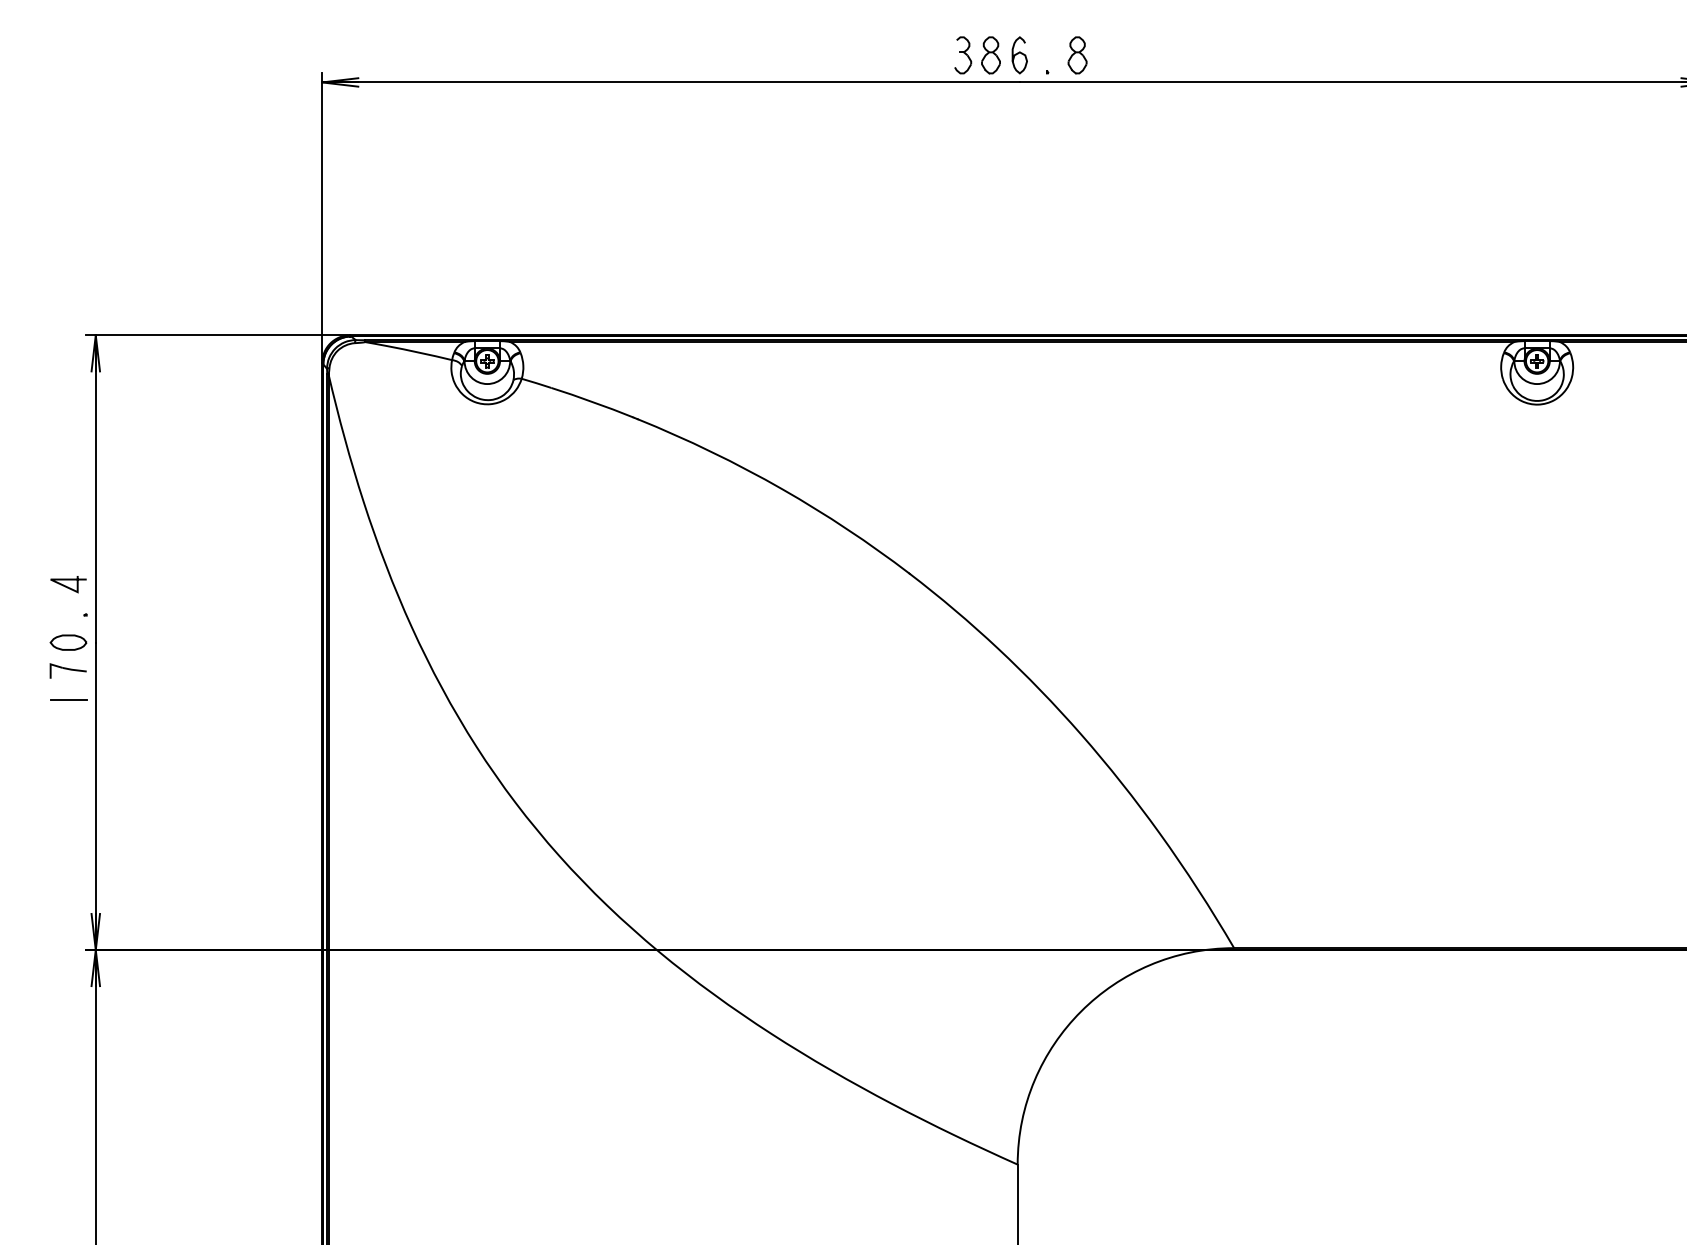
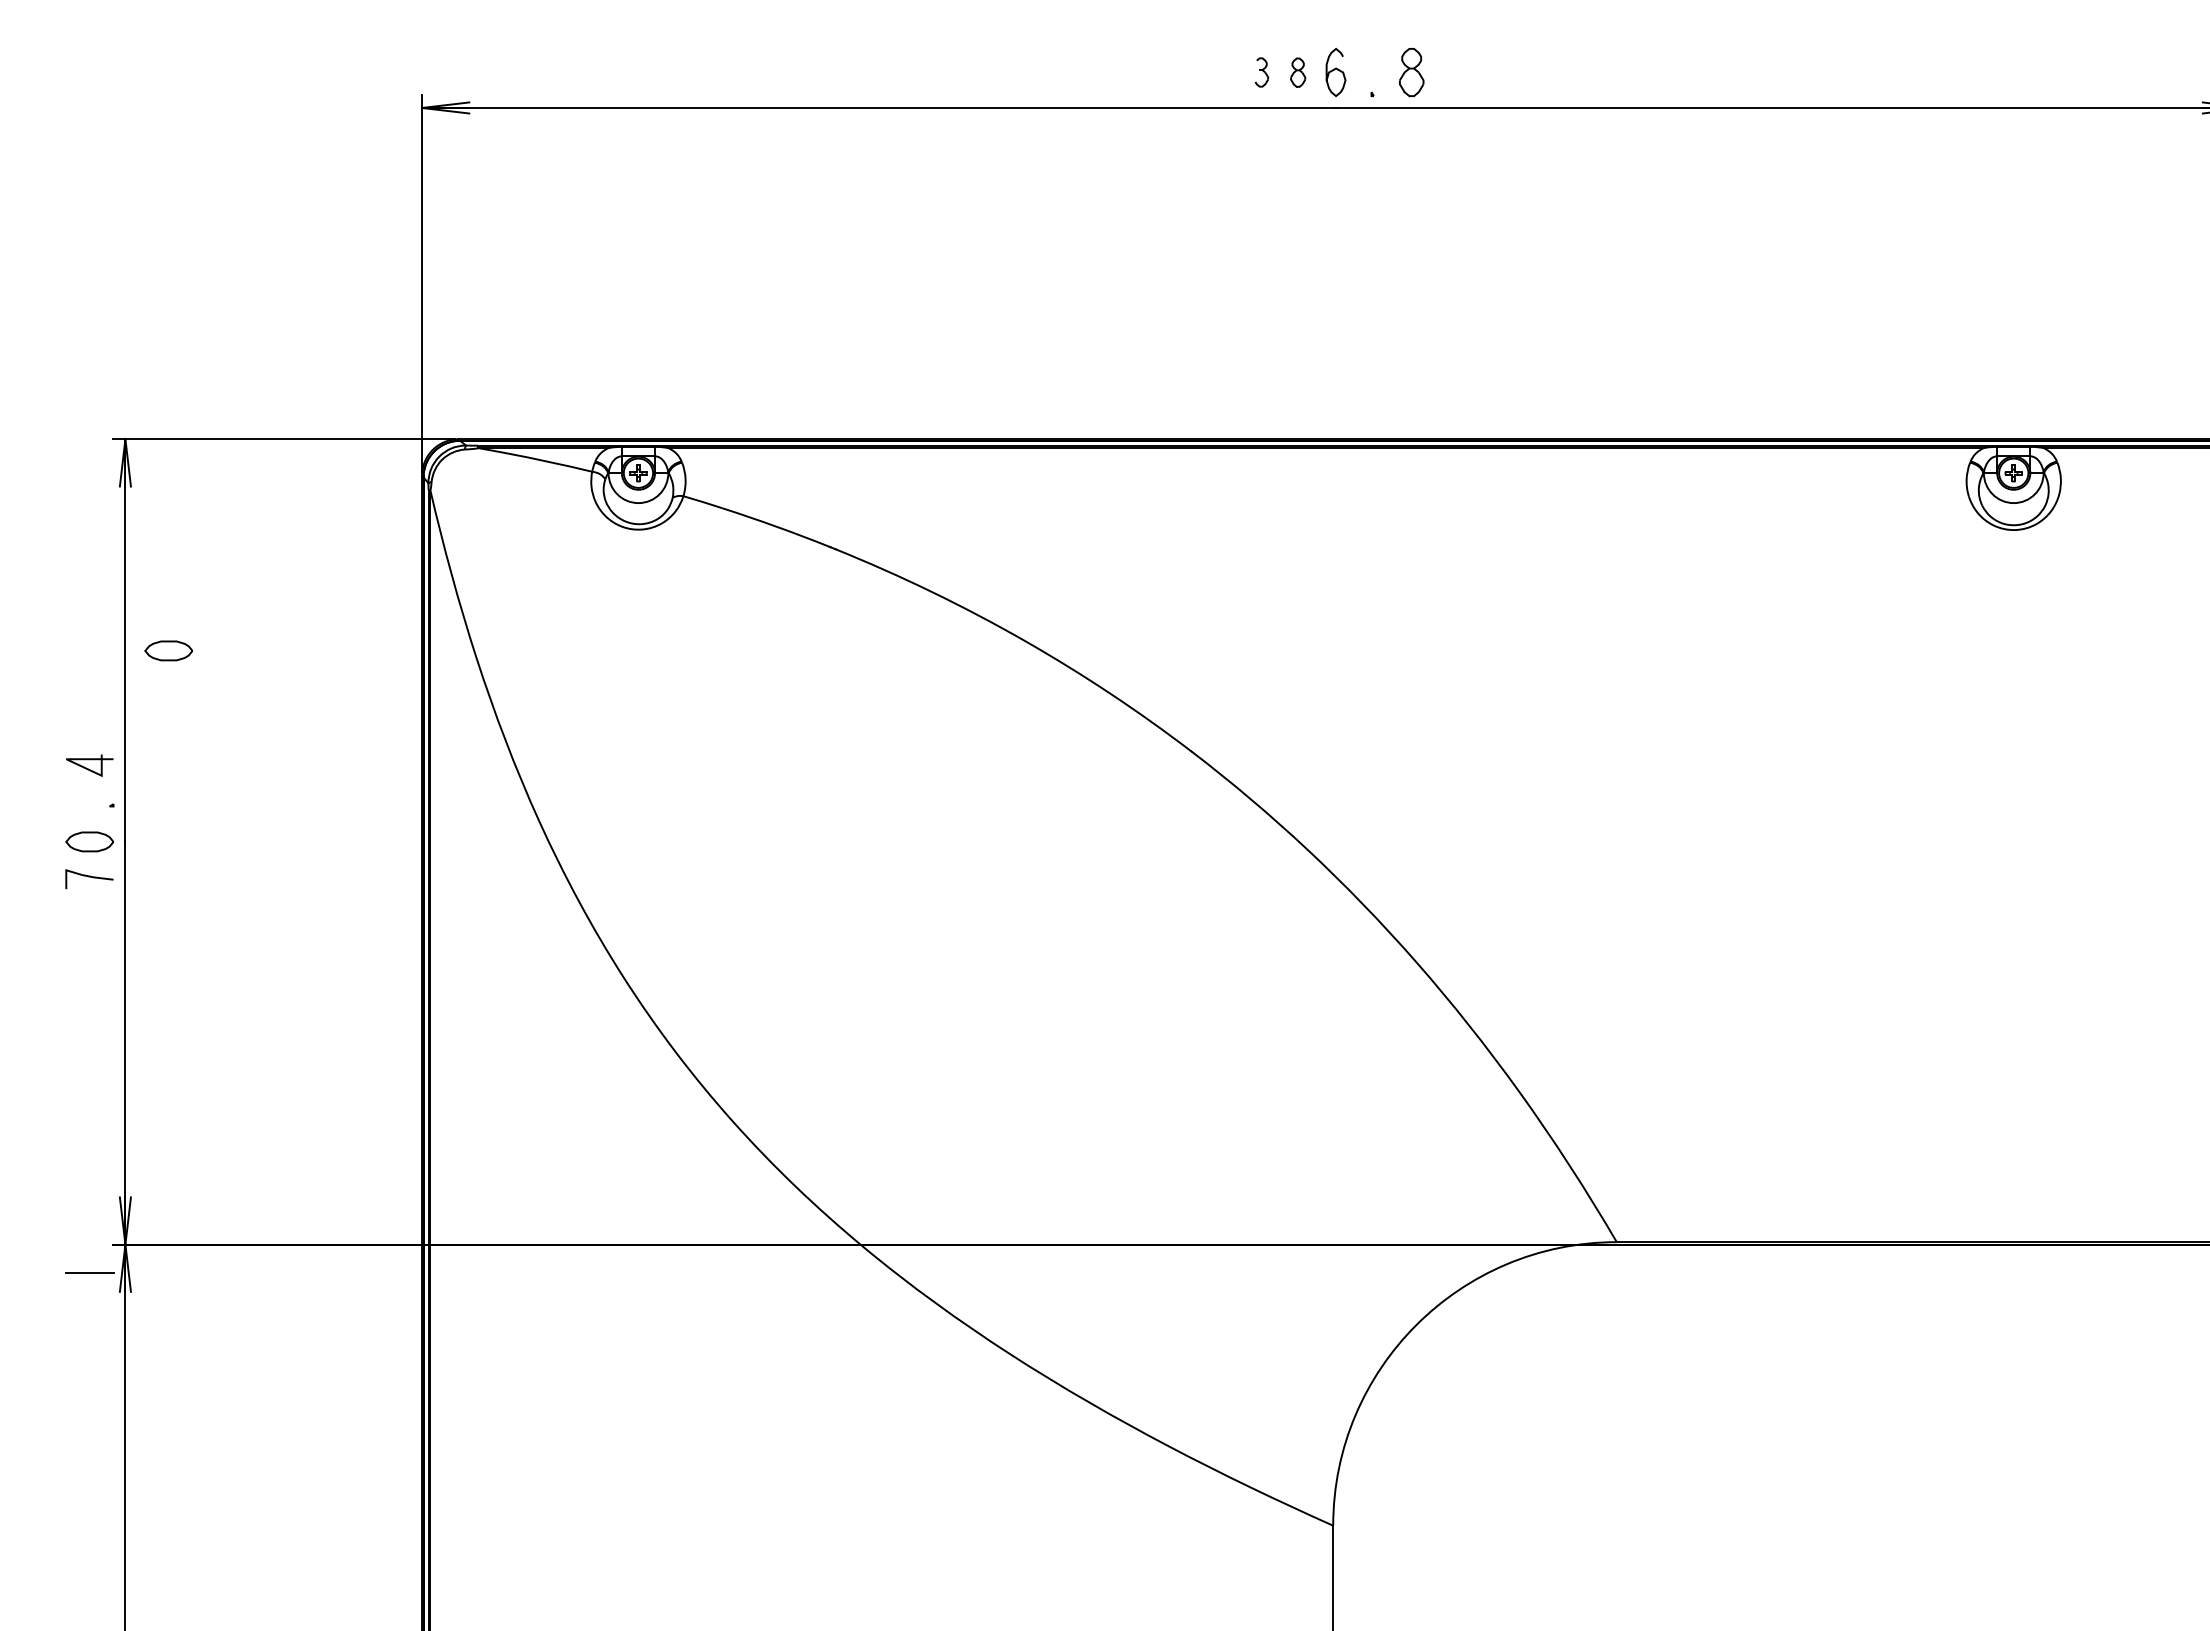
part: (962, 55) -> (1261, 72), size x0.6
part: (990, 55) -> (1297, 72), size x0.6
part: (128, 496) -> (168, 650), added
line: (68, 700) -> (89, 1272), moved

